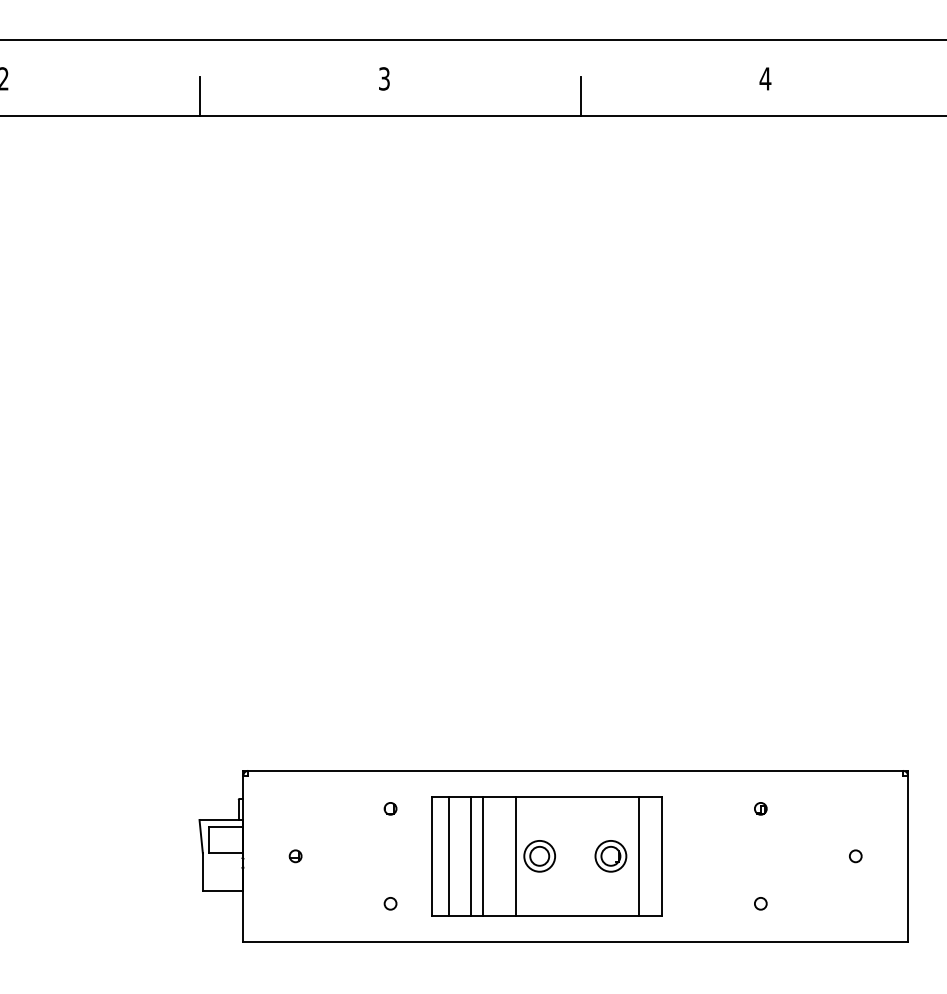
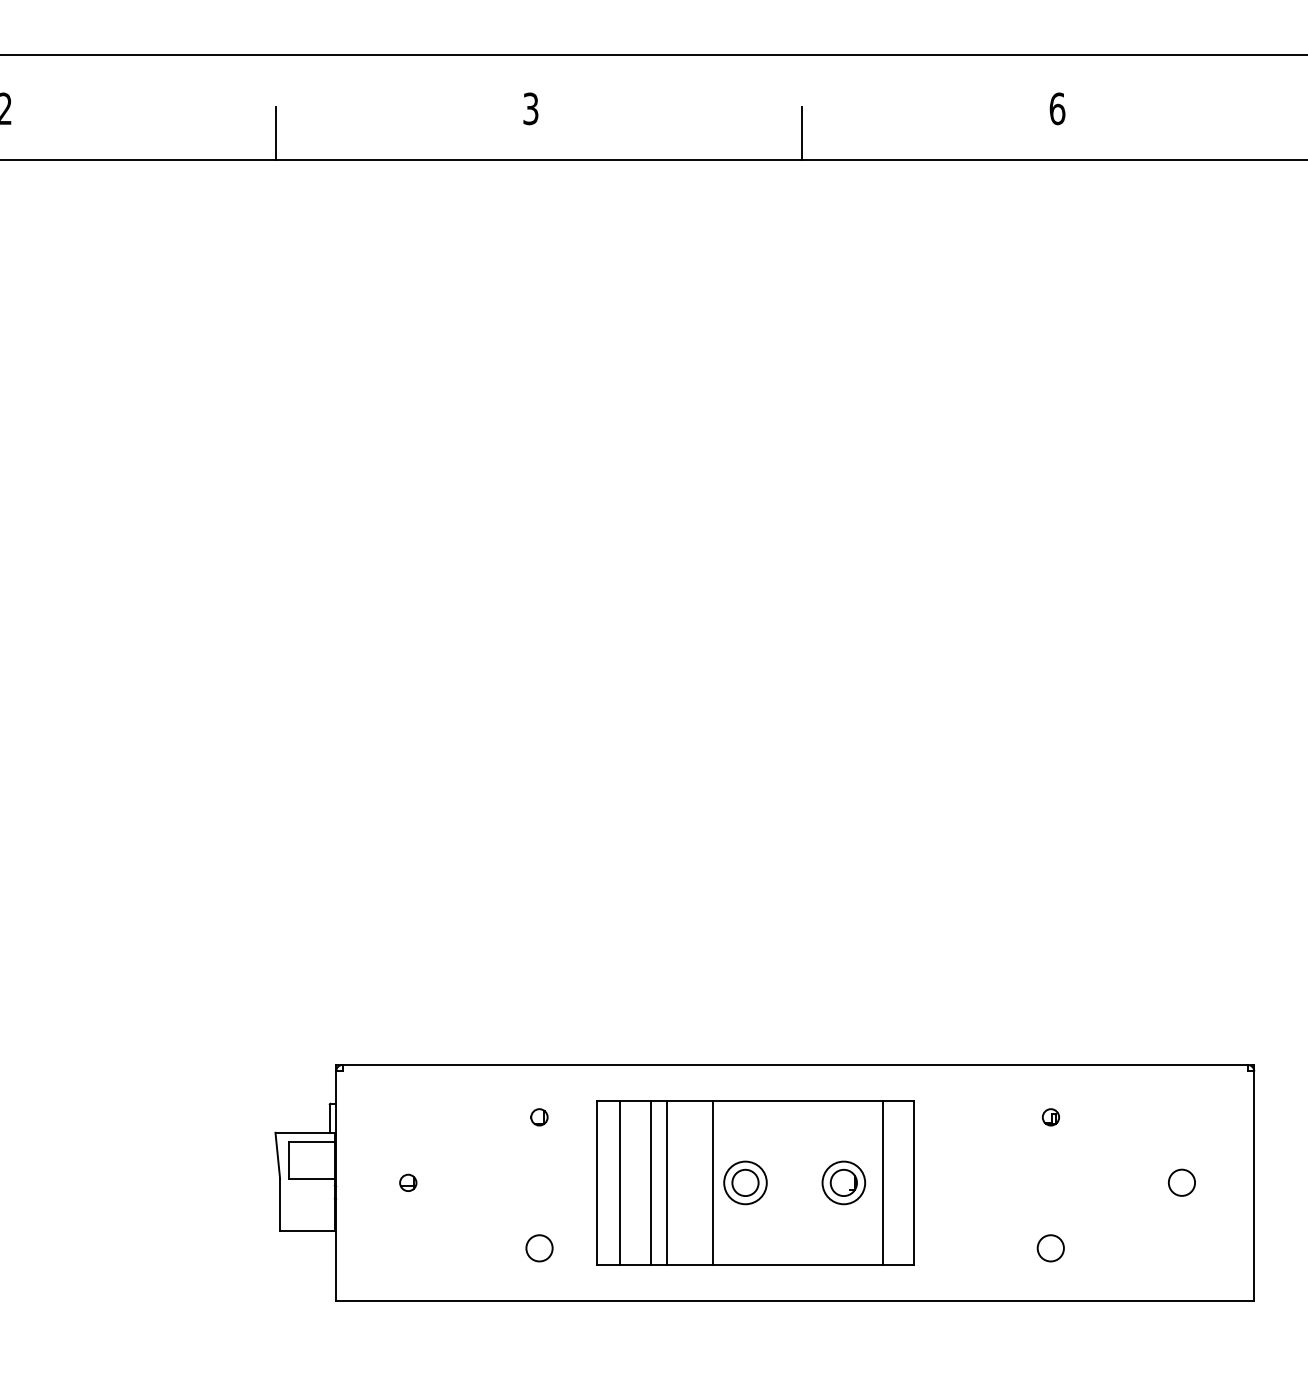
text: (765, 78) -> (1057, 108), 4 -> 6
circle: (855, 856) -> (1181, 1183), size x1.6
circle: (390, 903) -> (539, 1248), size x1.6
circle: (760, 903) -> (1050, 1248), size x1.6

